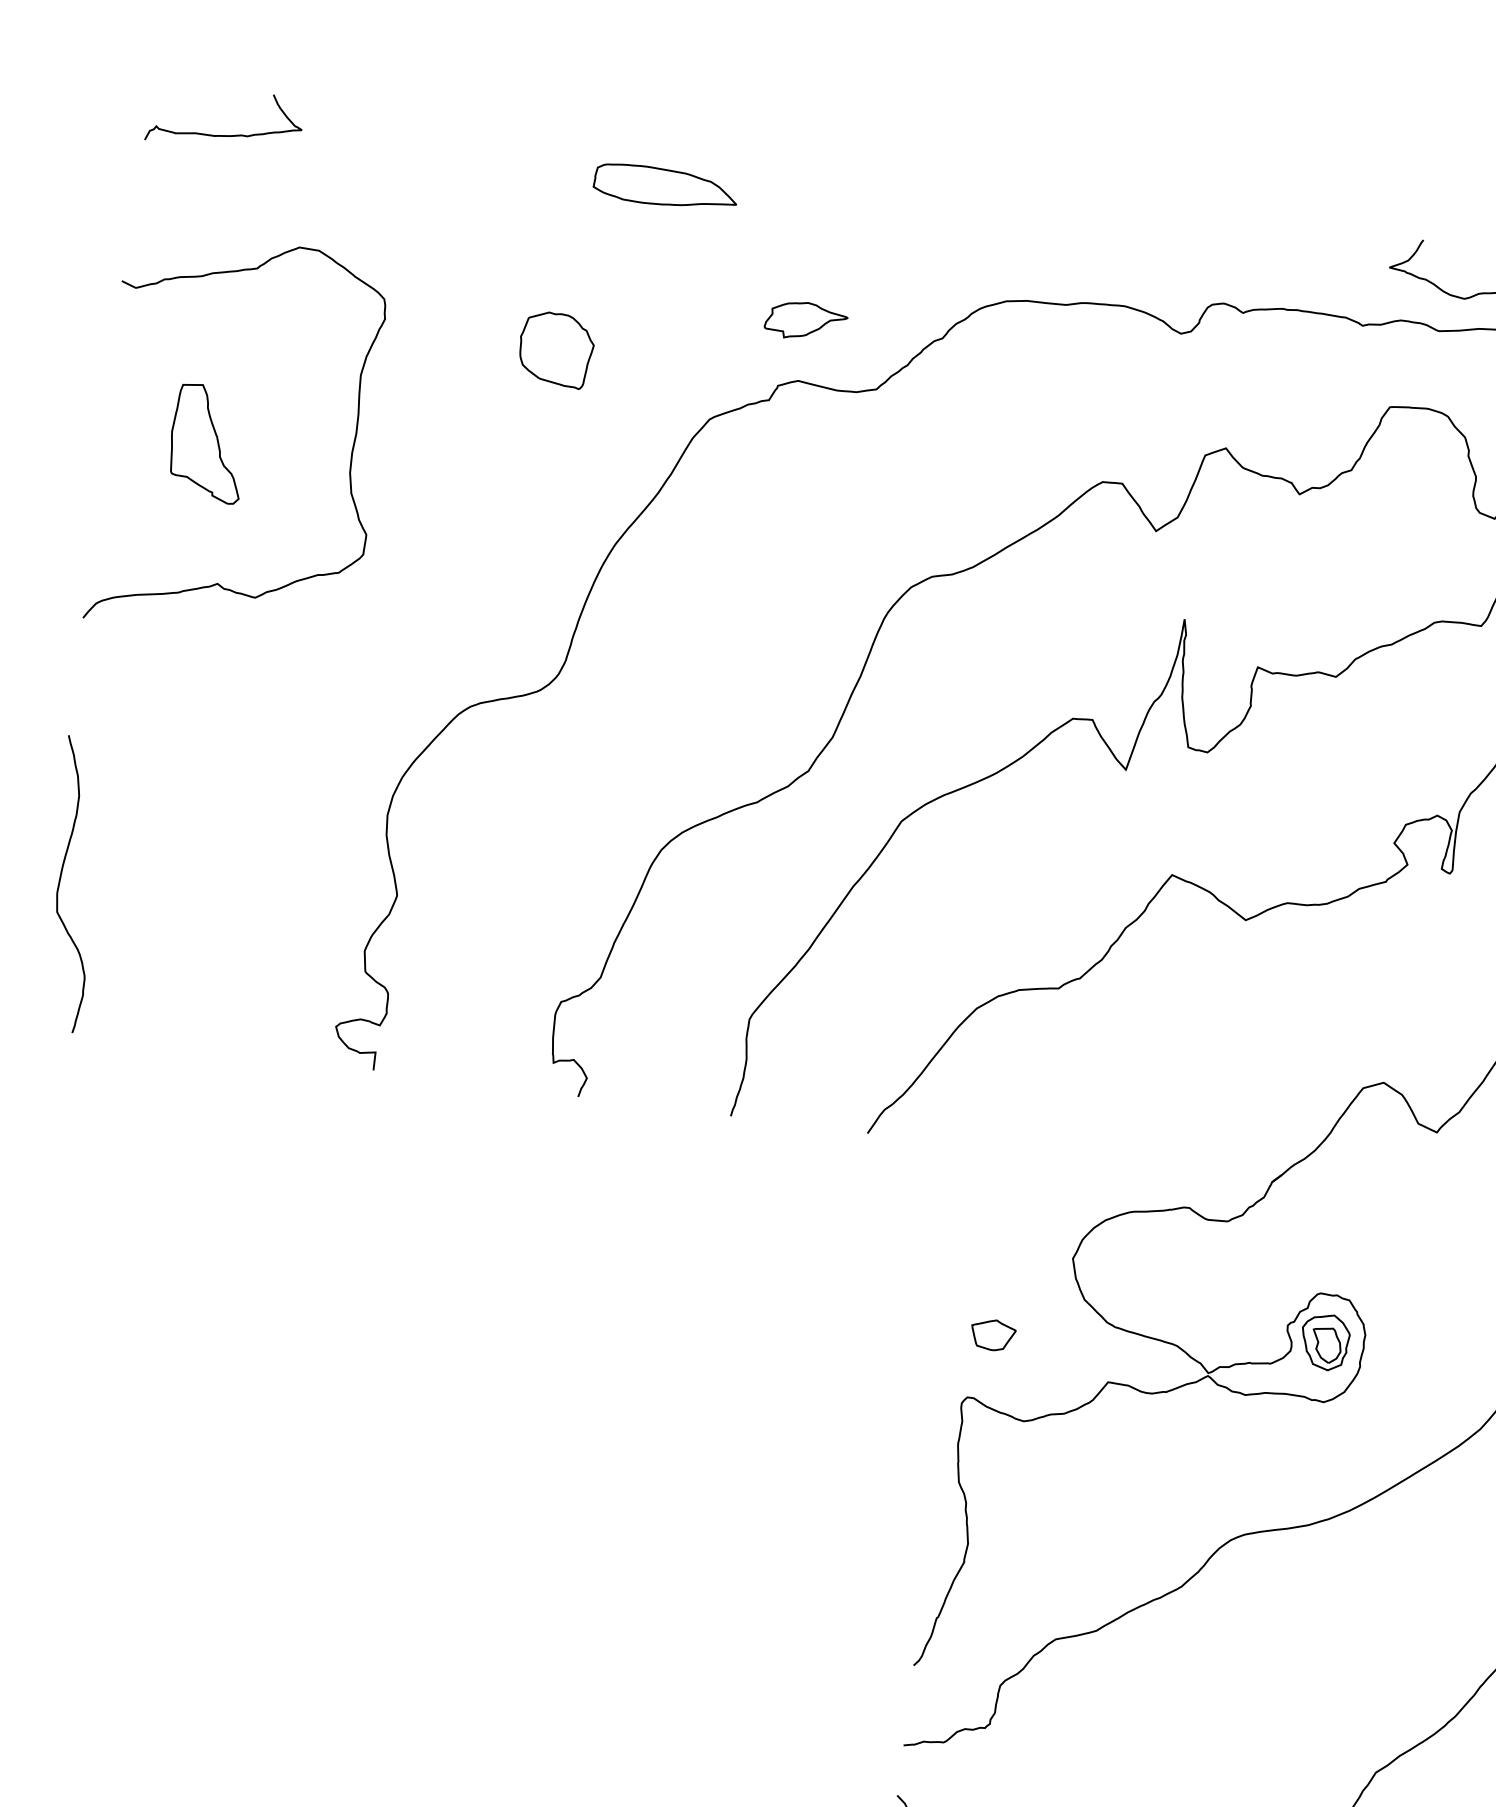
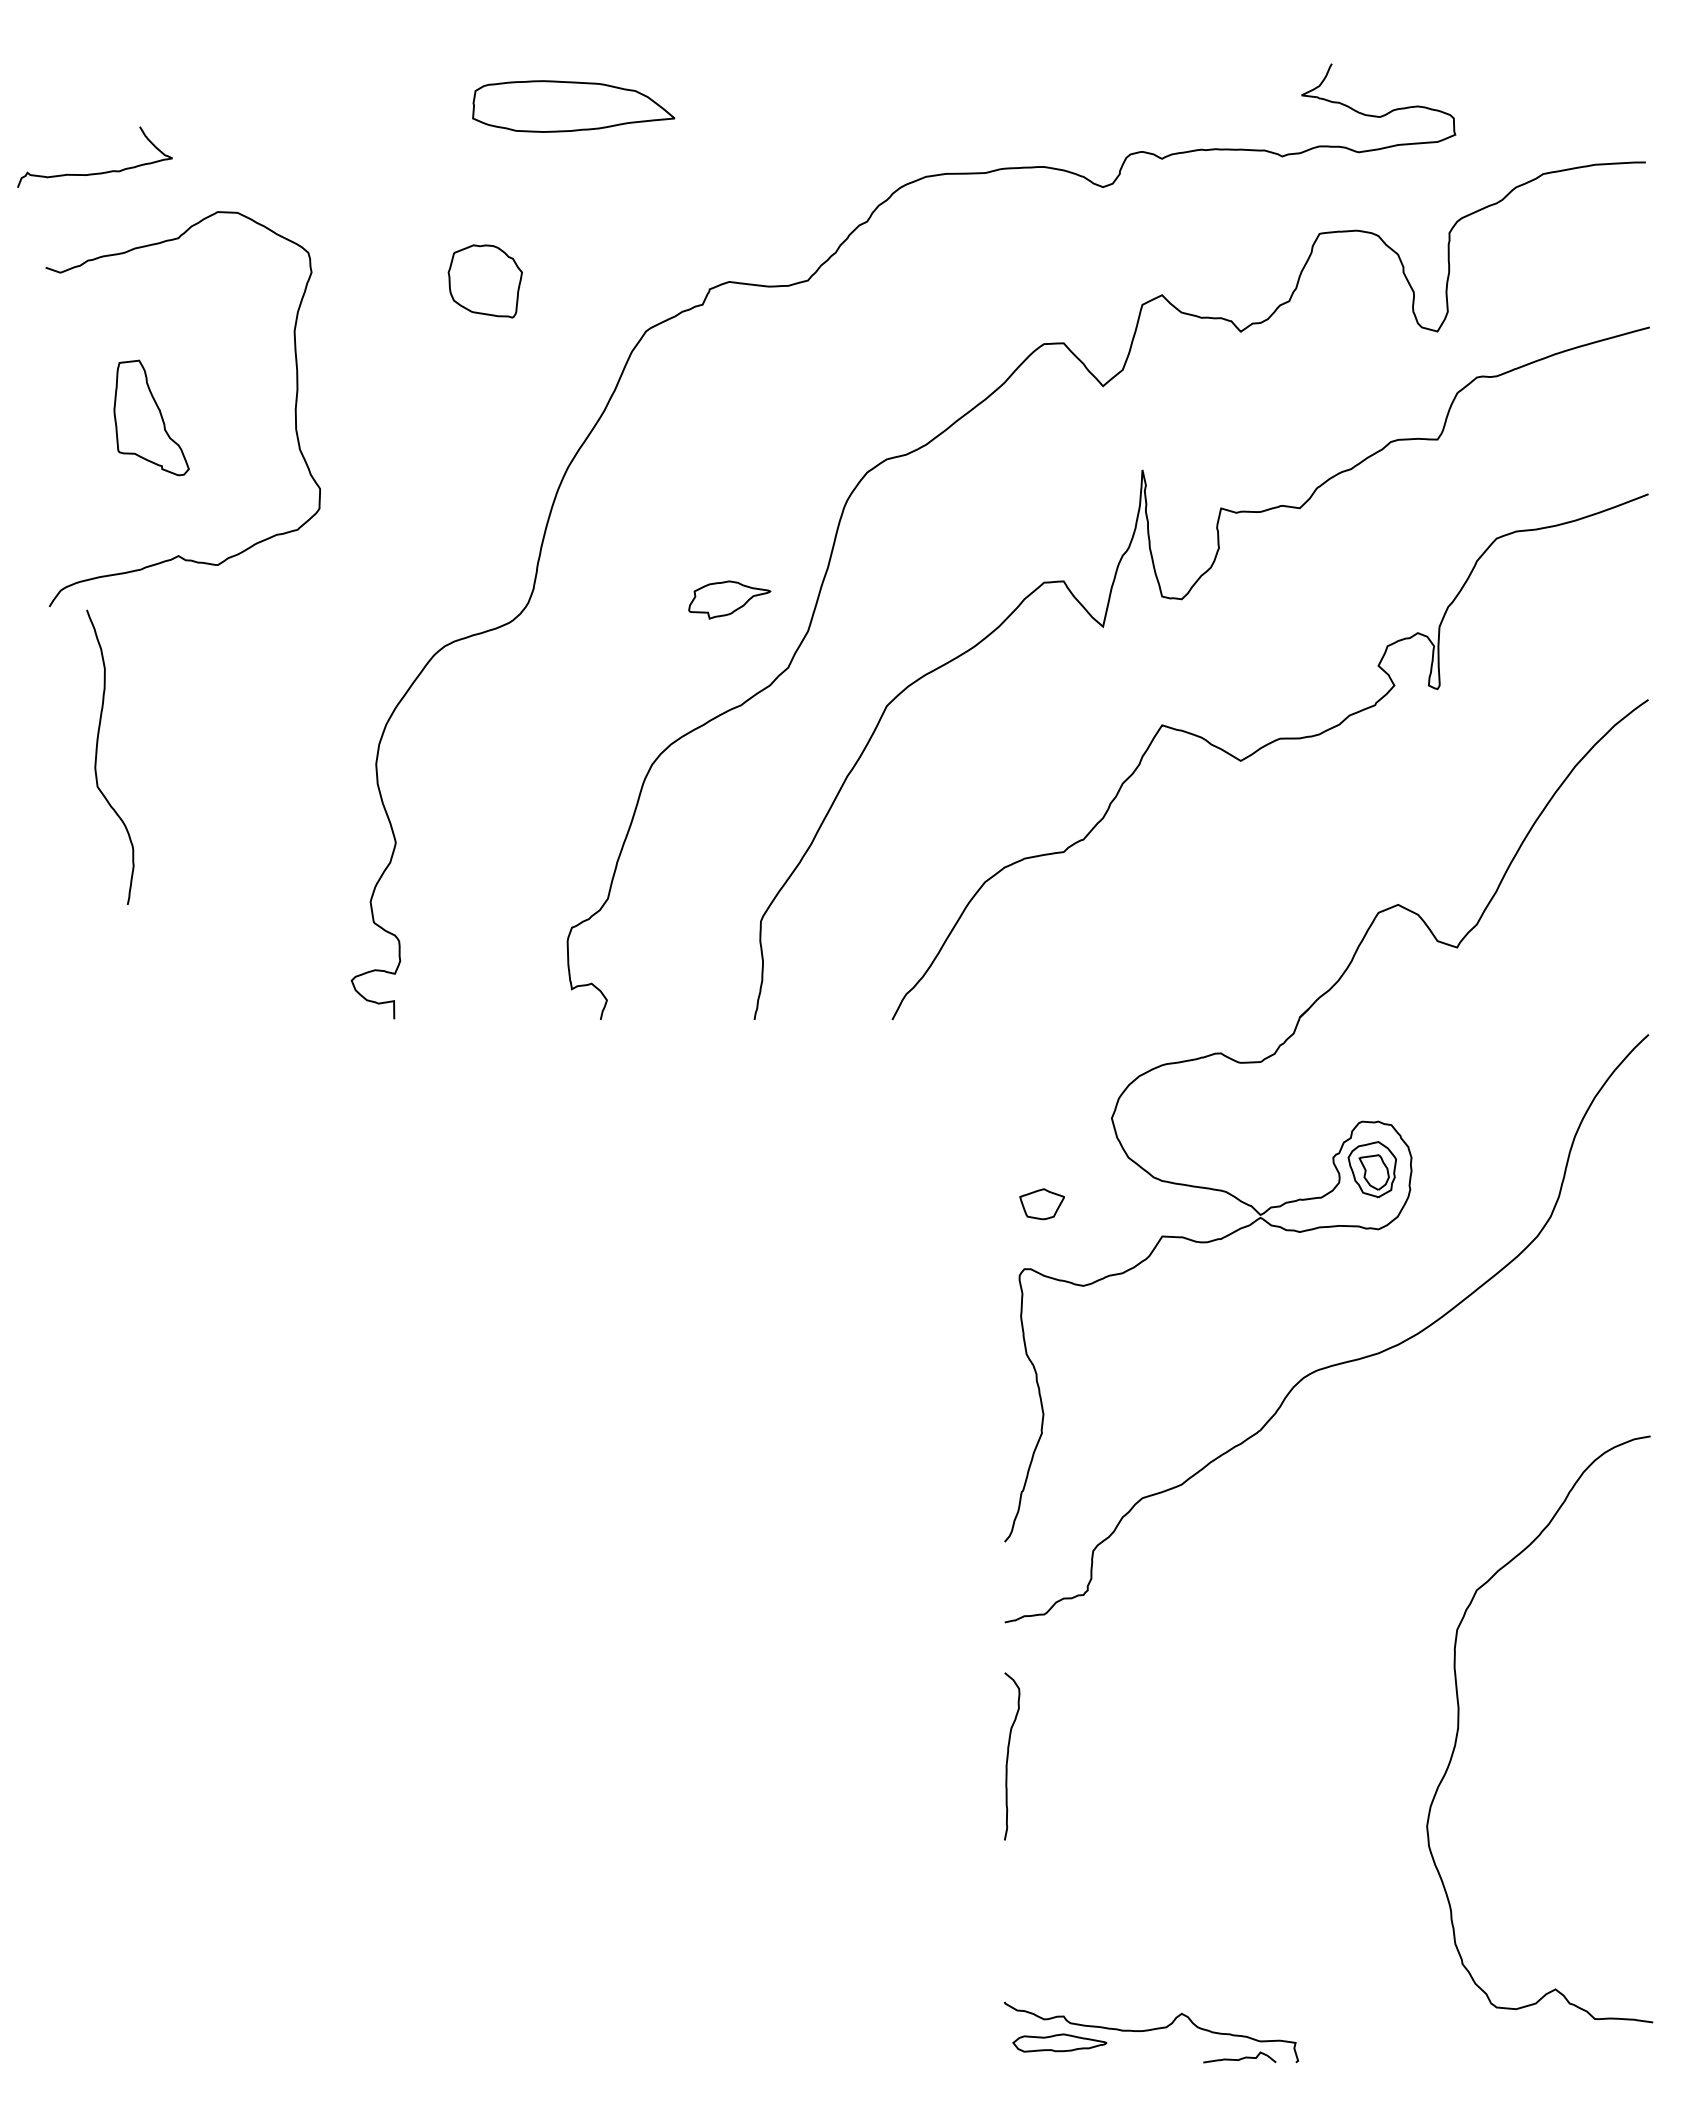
curve: (225, 134) -> (97, 172), moved
part: (665, 187) -> (573, 106), size x1.4
part: (806, 320) -> (729, 599), moved
curve: (61, 881) -> (97, 755), moved

